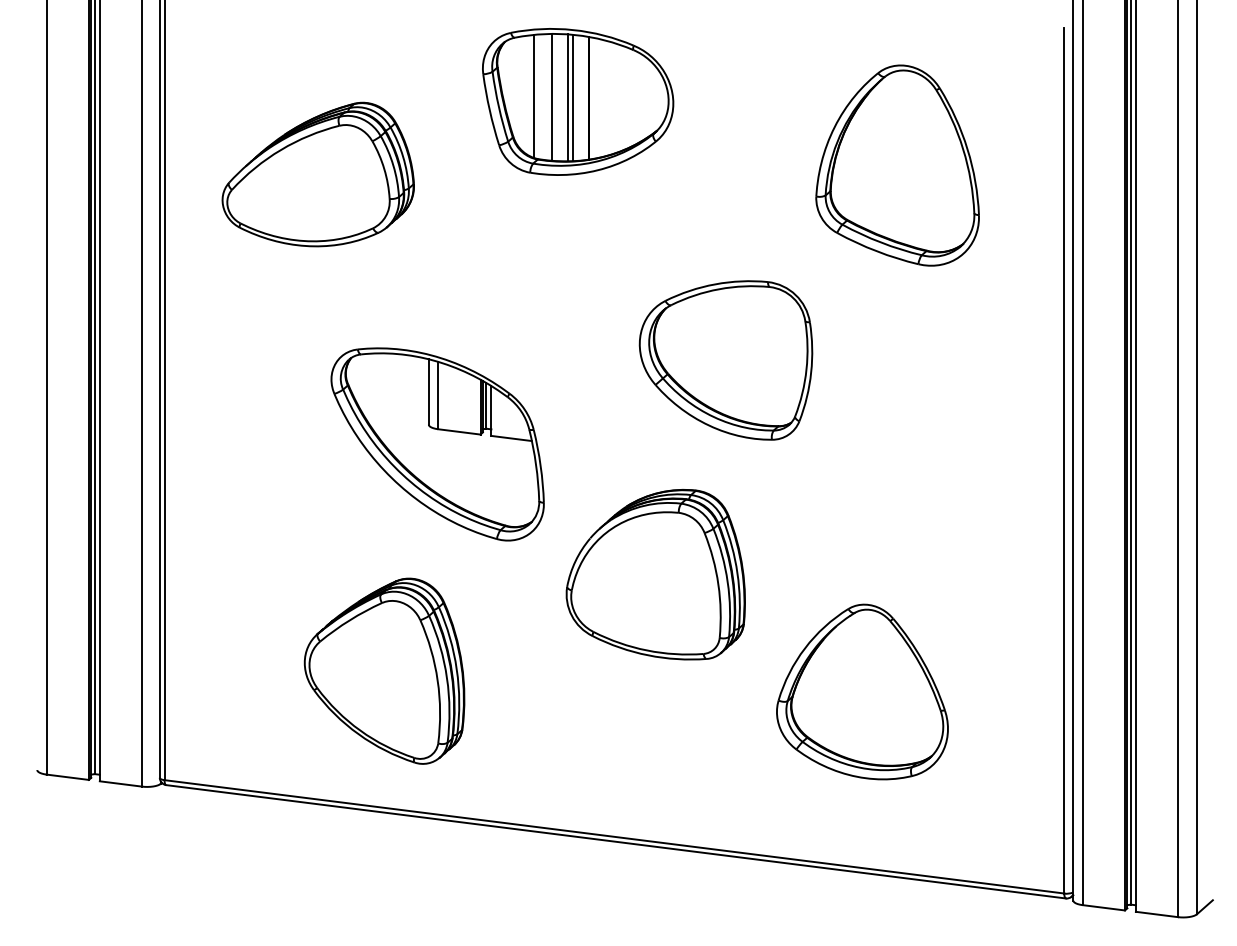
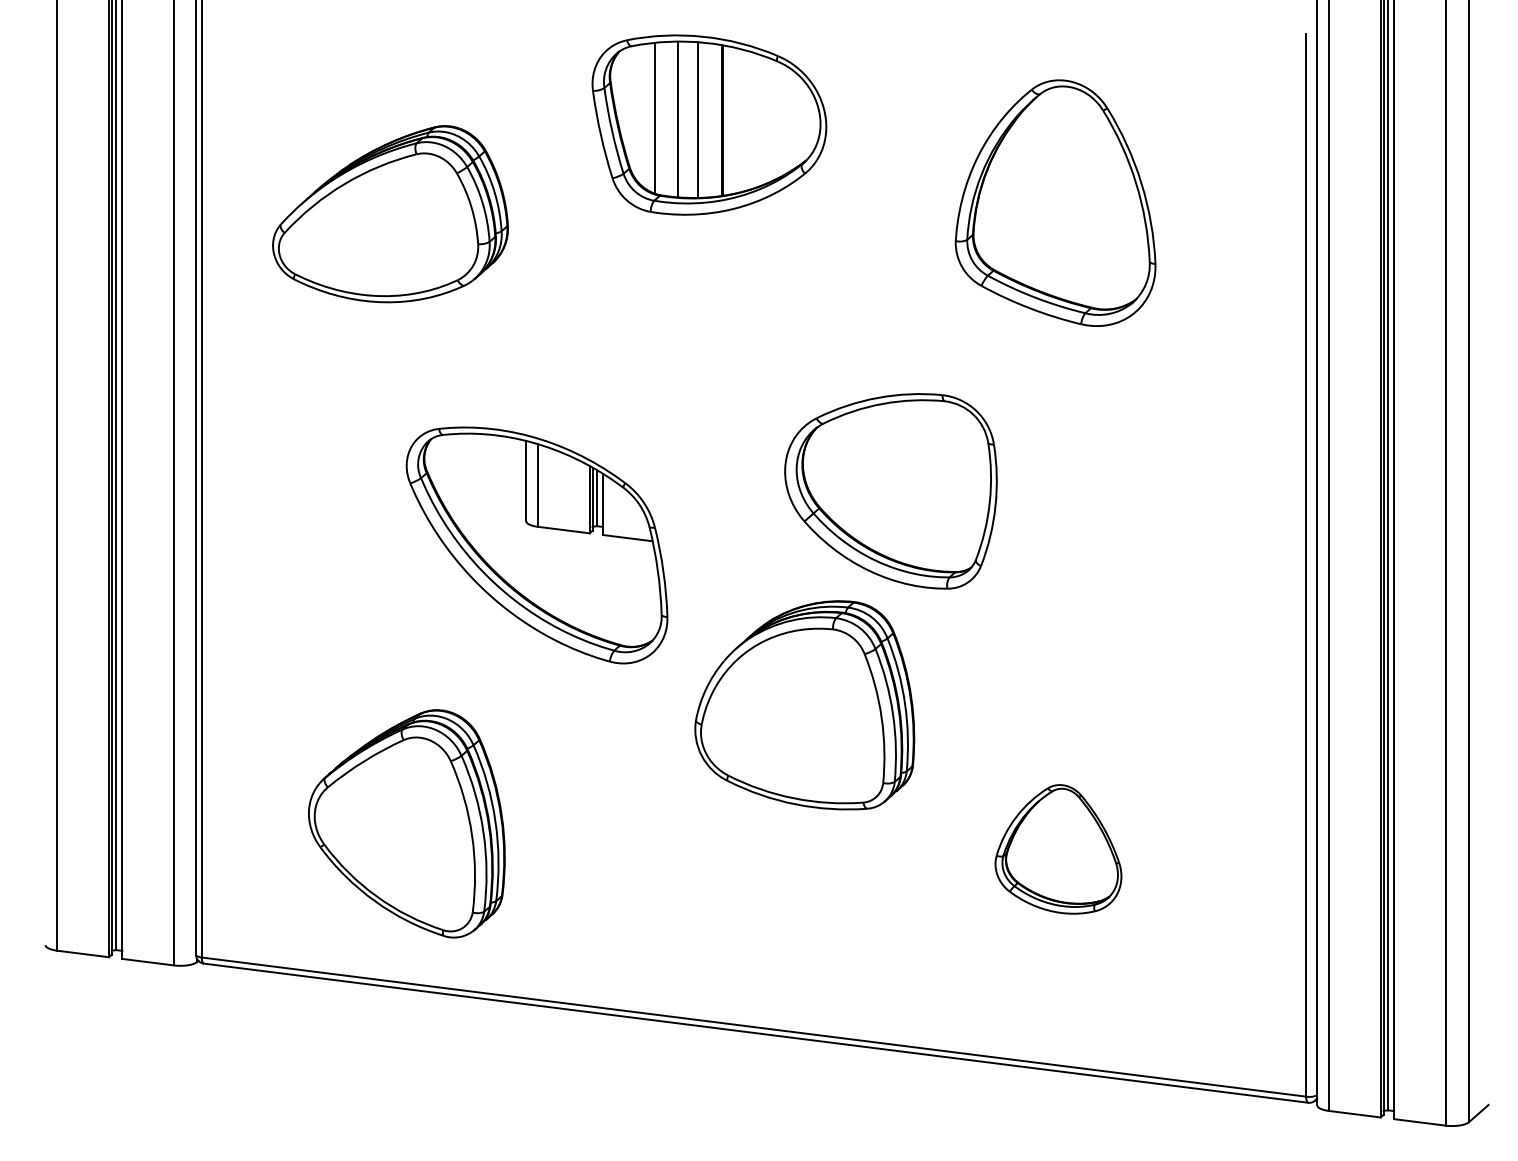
line: (572, 97) -> (702, 119), removed
part: (897, 165) -> (1055, 202), moved
part: (725, 360) -> (890, 491), moved
part: (384, 670) -> (406, 823), moved
part: (862, 692) -> (1058, 849), size x0.6

